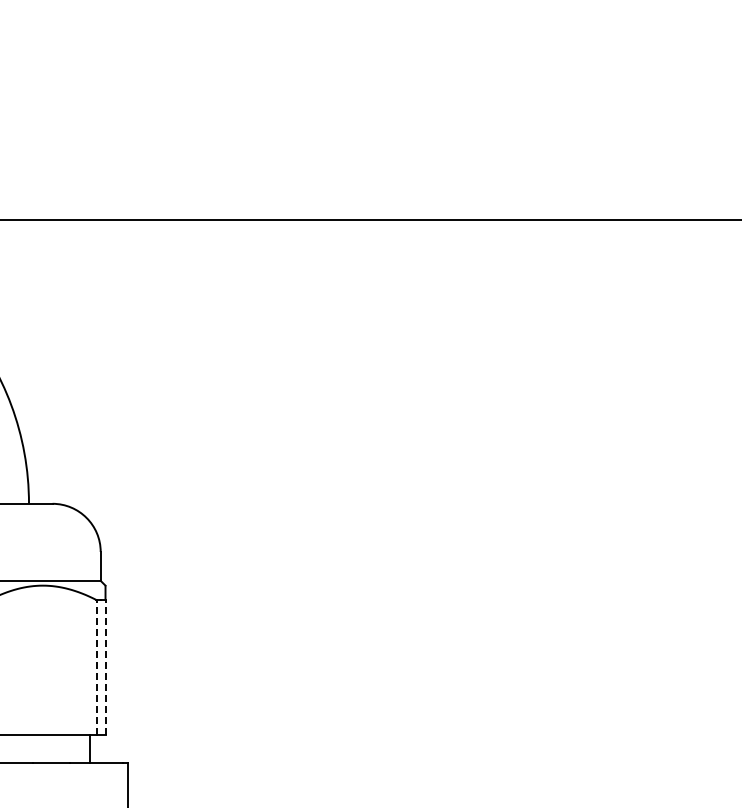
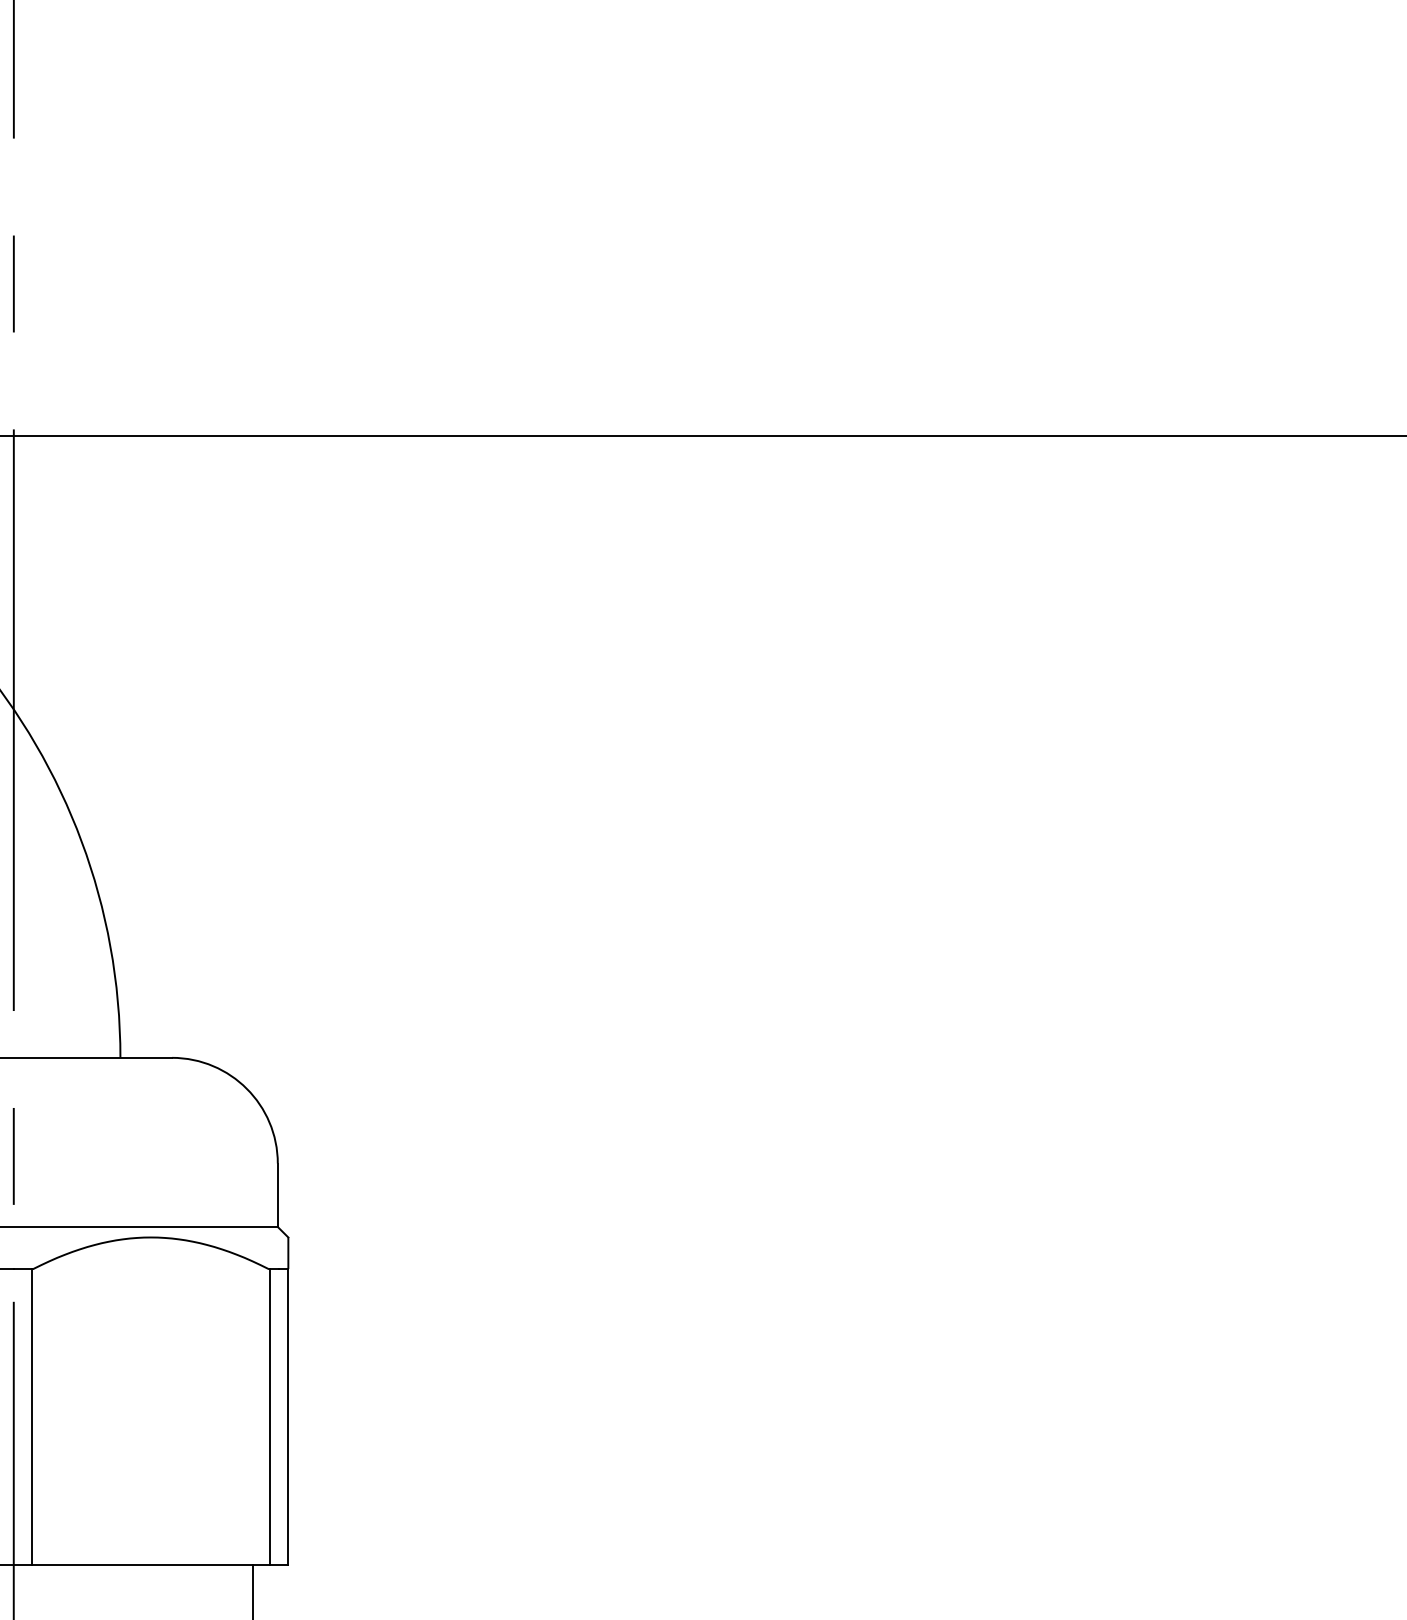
line: (96, 666) -> (268, 1414), dashed -> solid
line: (105, 666) -> (288, 1414), dashed -> solid

